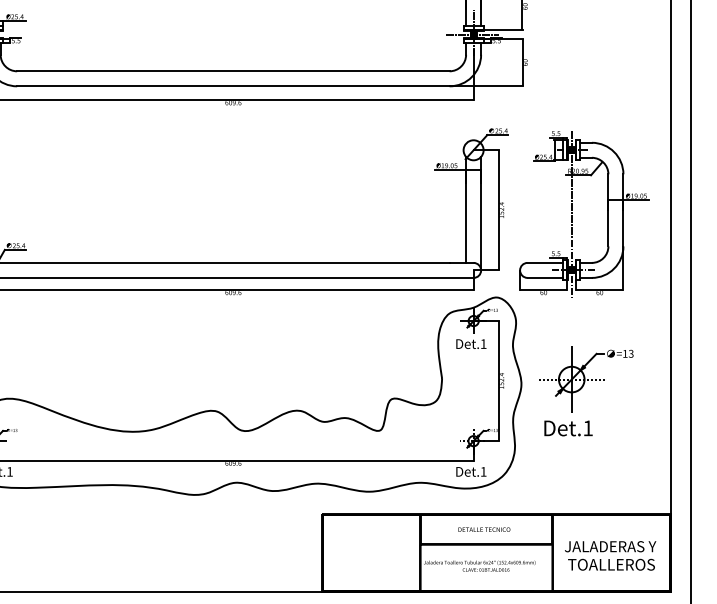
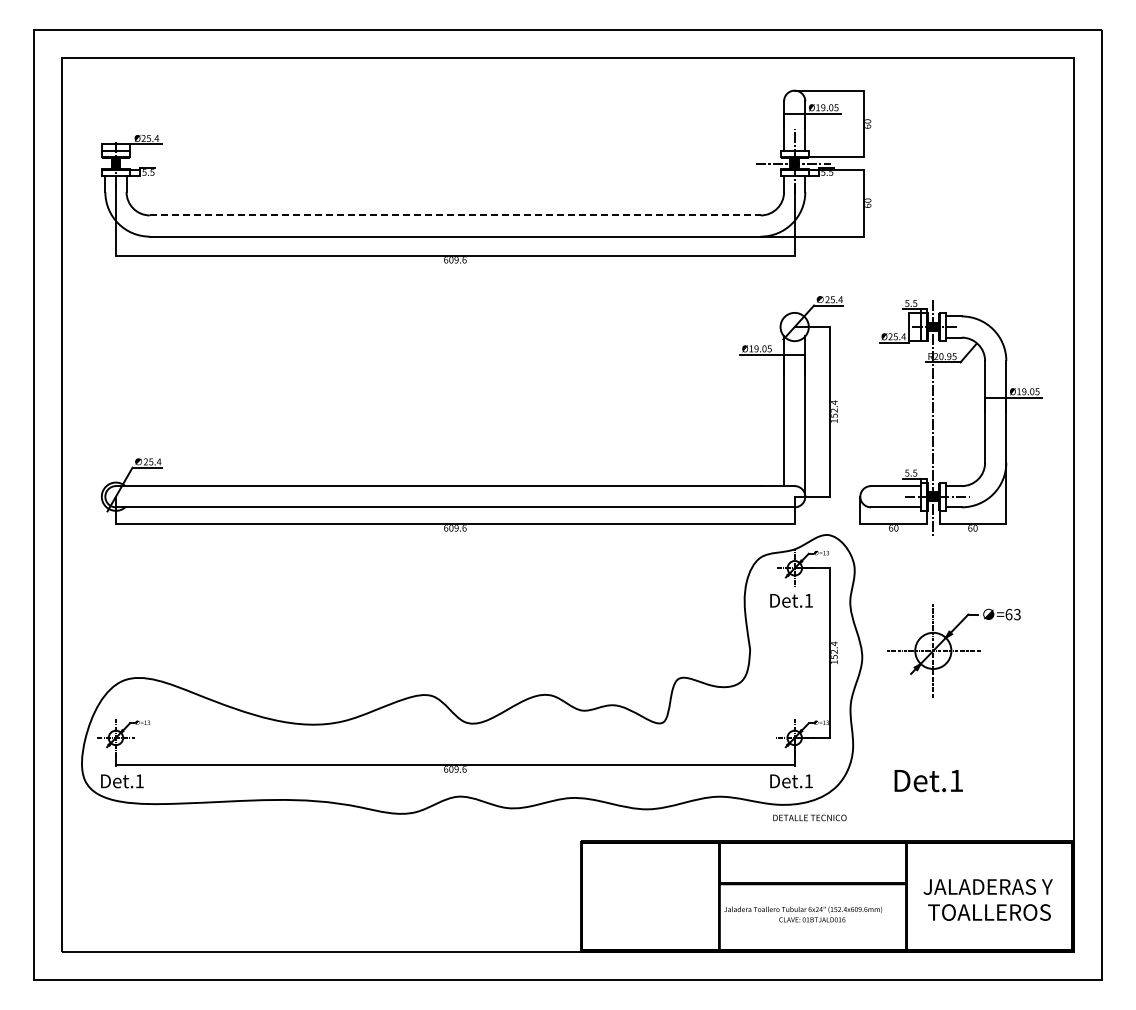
line: (233, 71) -> (455, 215), solid -> dashed
text: (624, 353) -> (1008, 614), =13 -> =63
text: (568, 428) -> (928, 781), moved
text: (484, 529) -> (809, 817), moved

